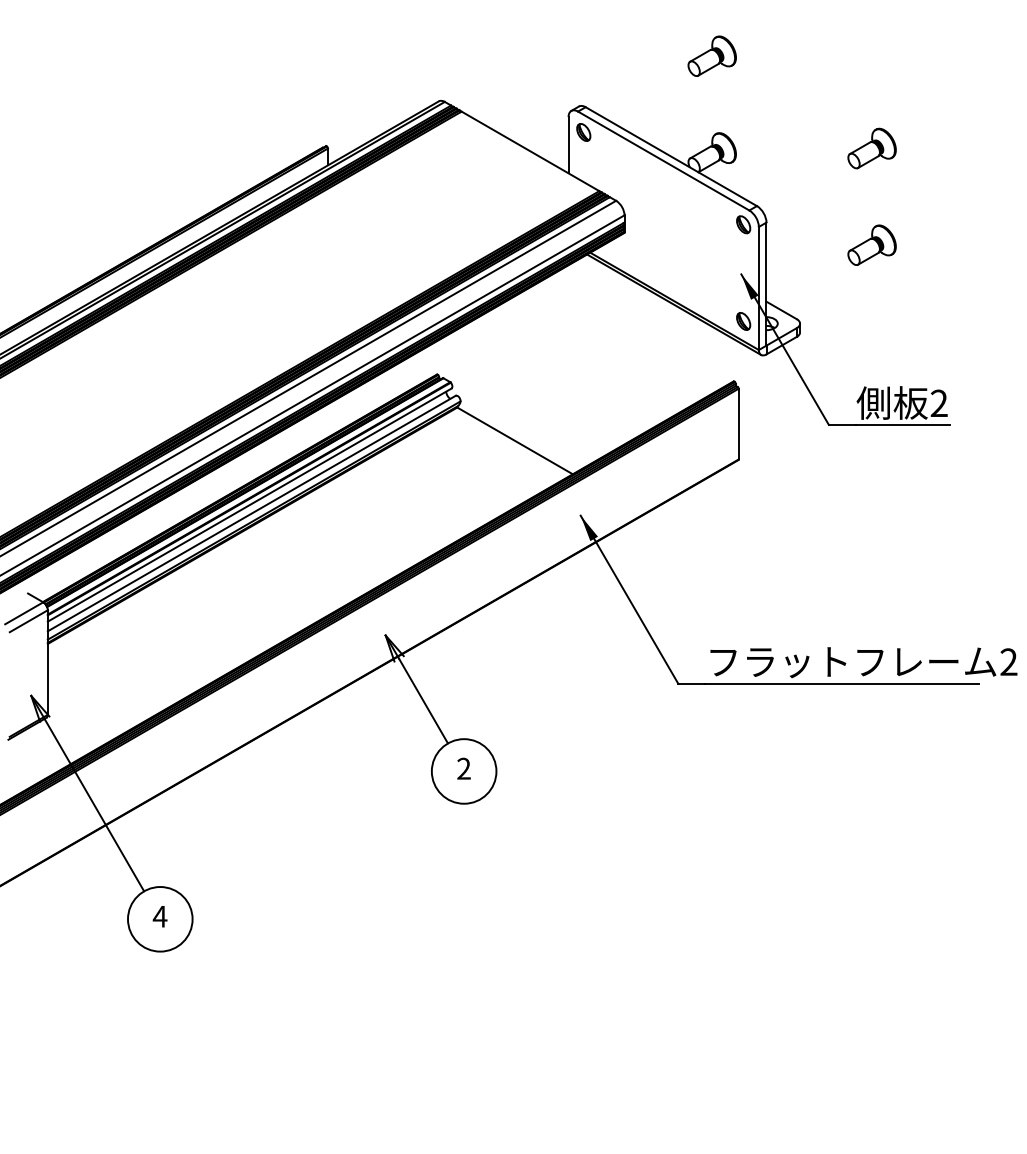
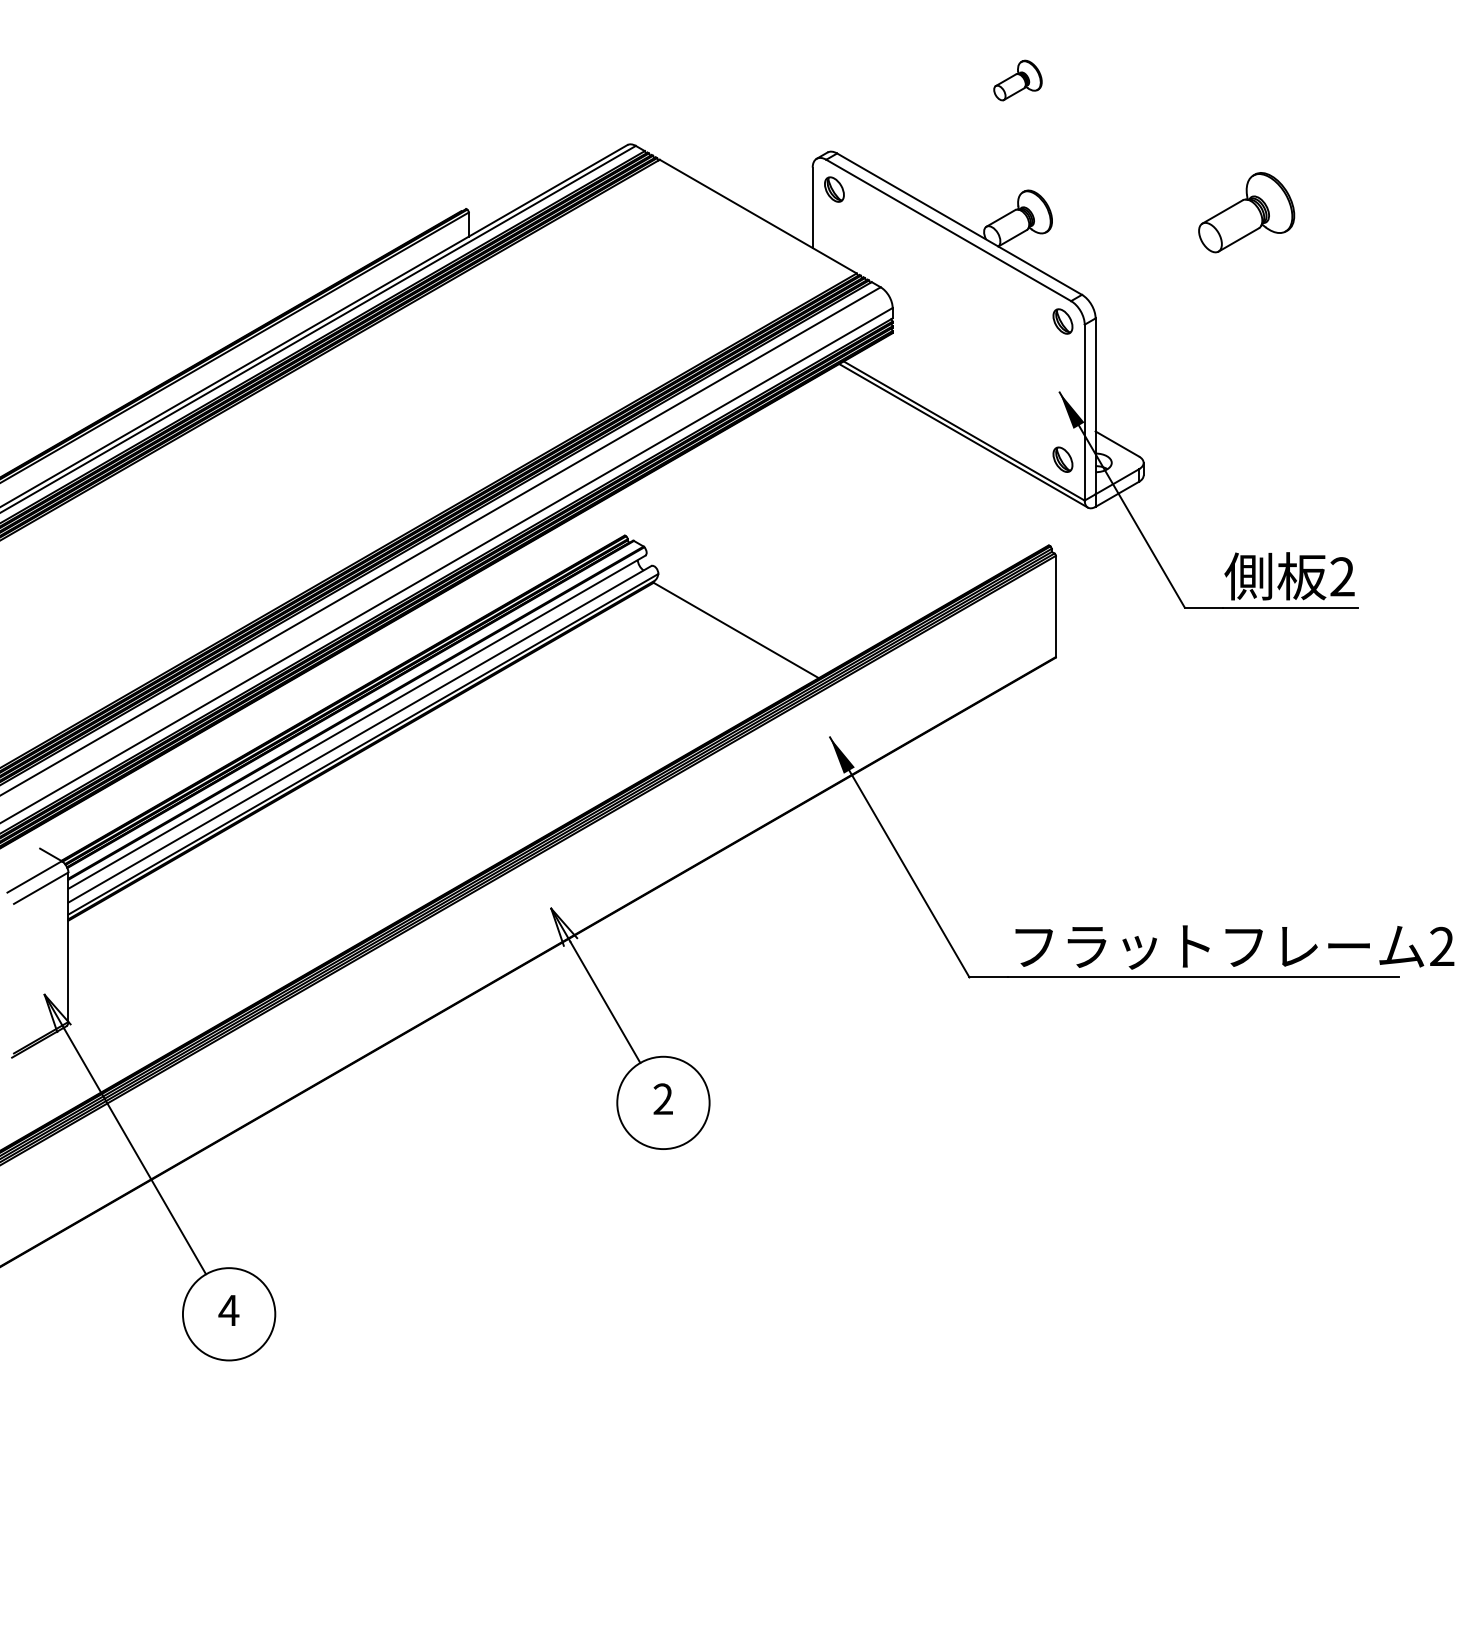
part: (711, 55) -> (1017, 79), size x0.7
part: (871, 148) -> (1245, 212), size x1.4
part: (871, 244) -> (1245, 349), removed

